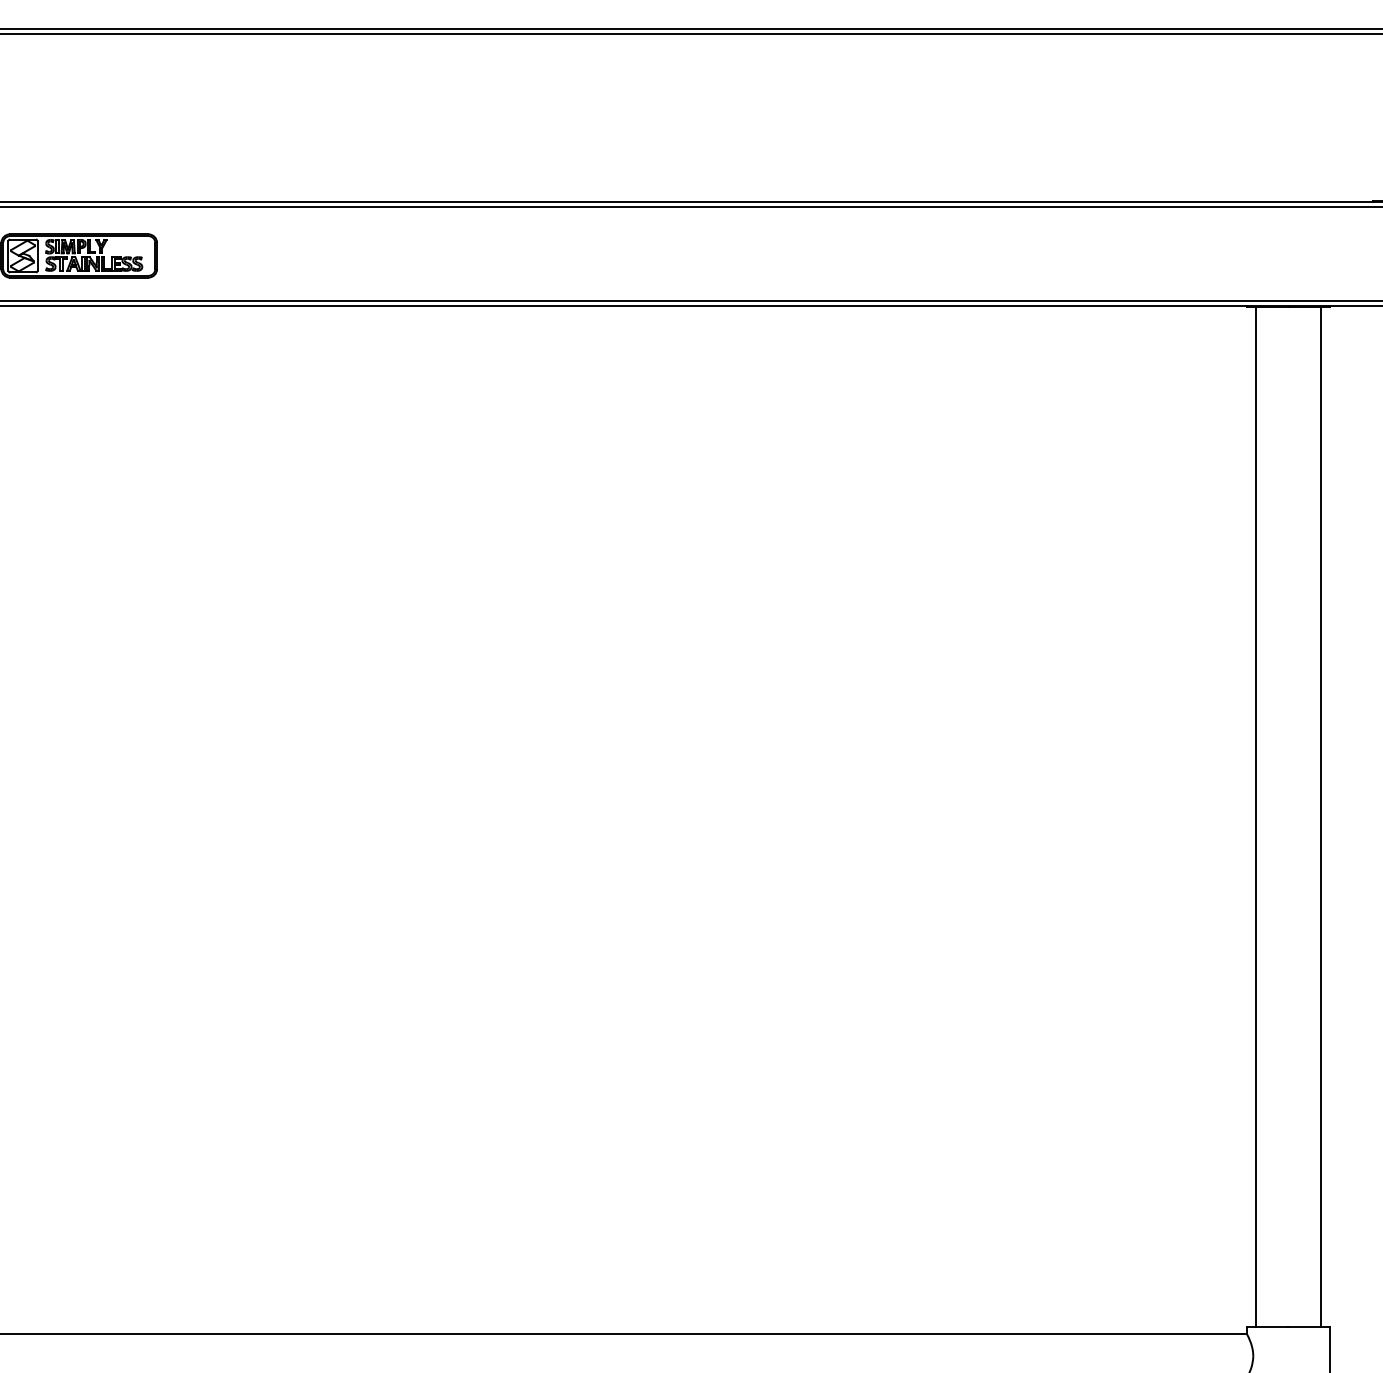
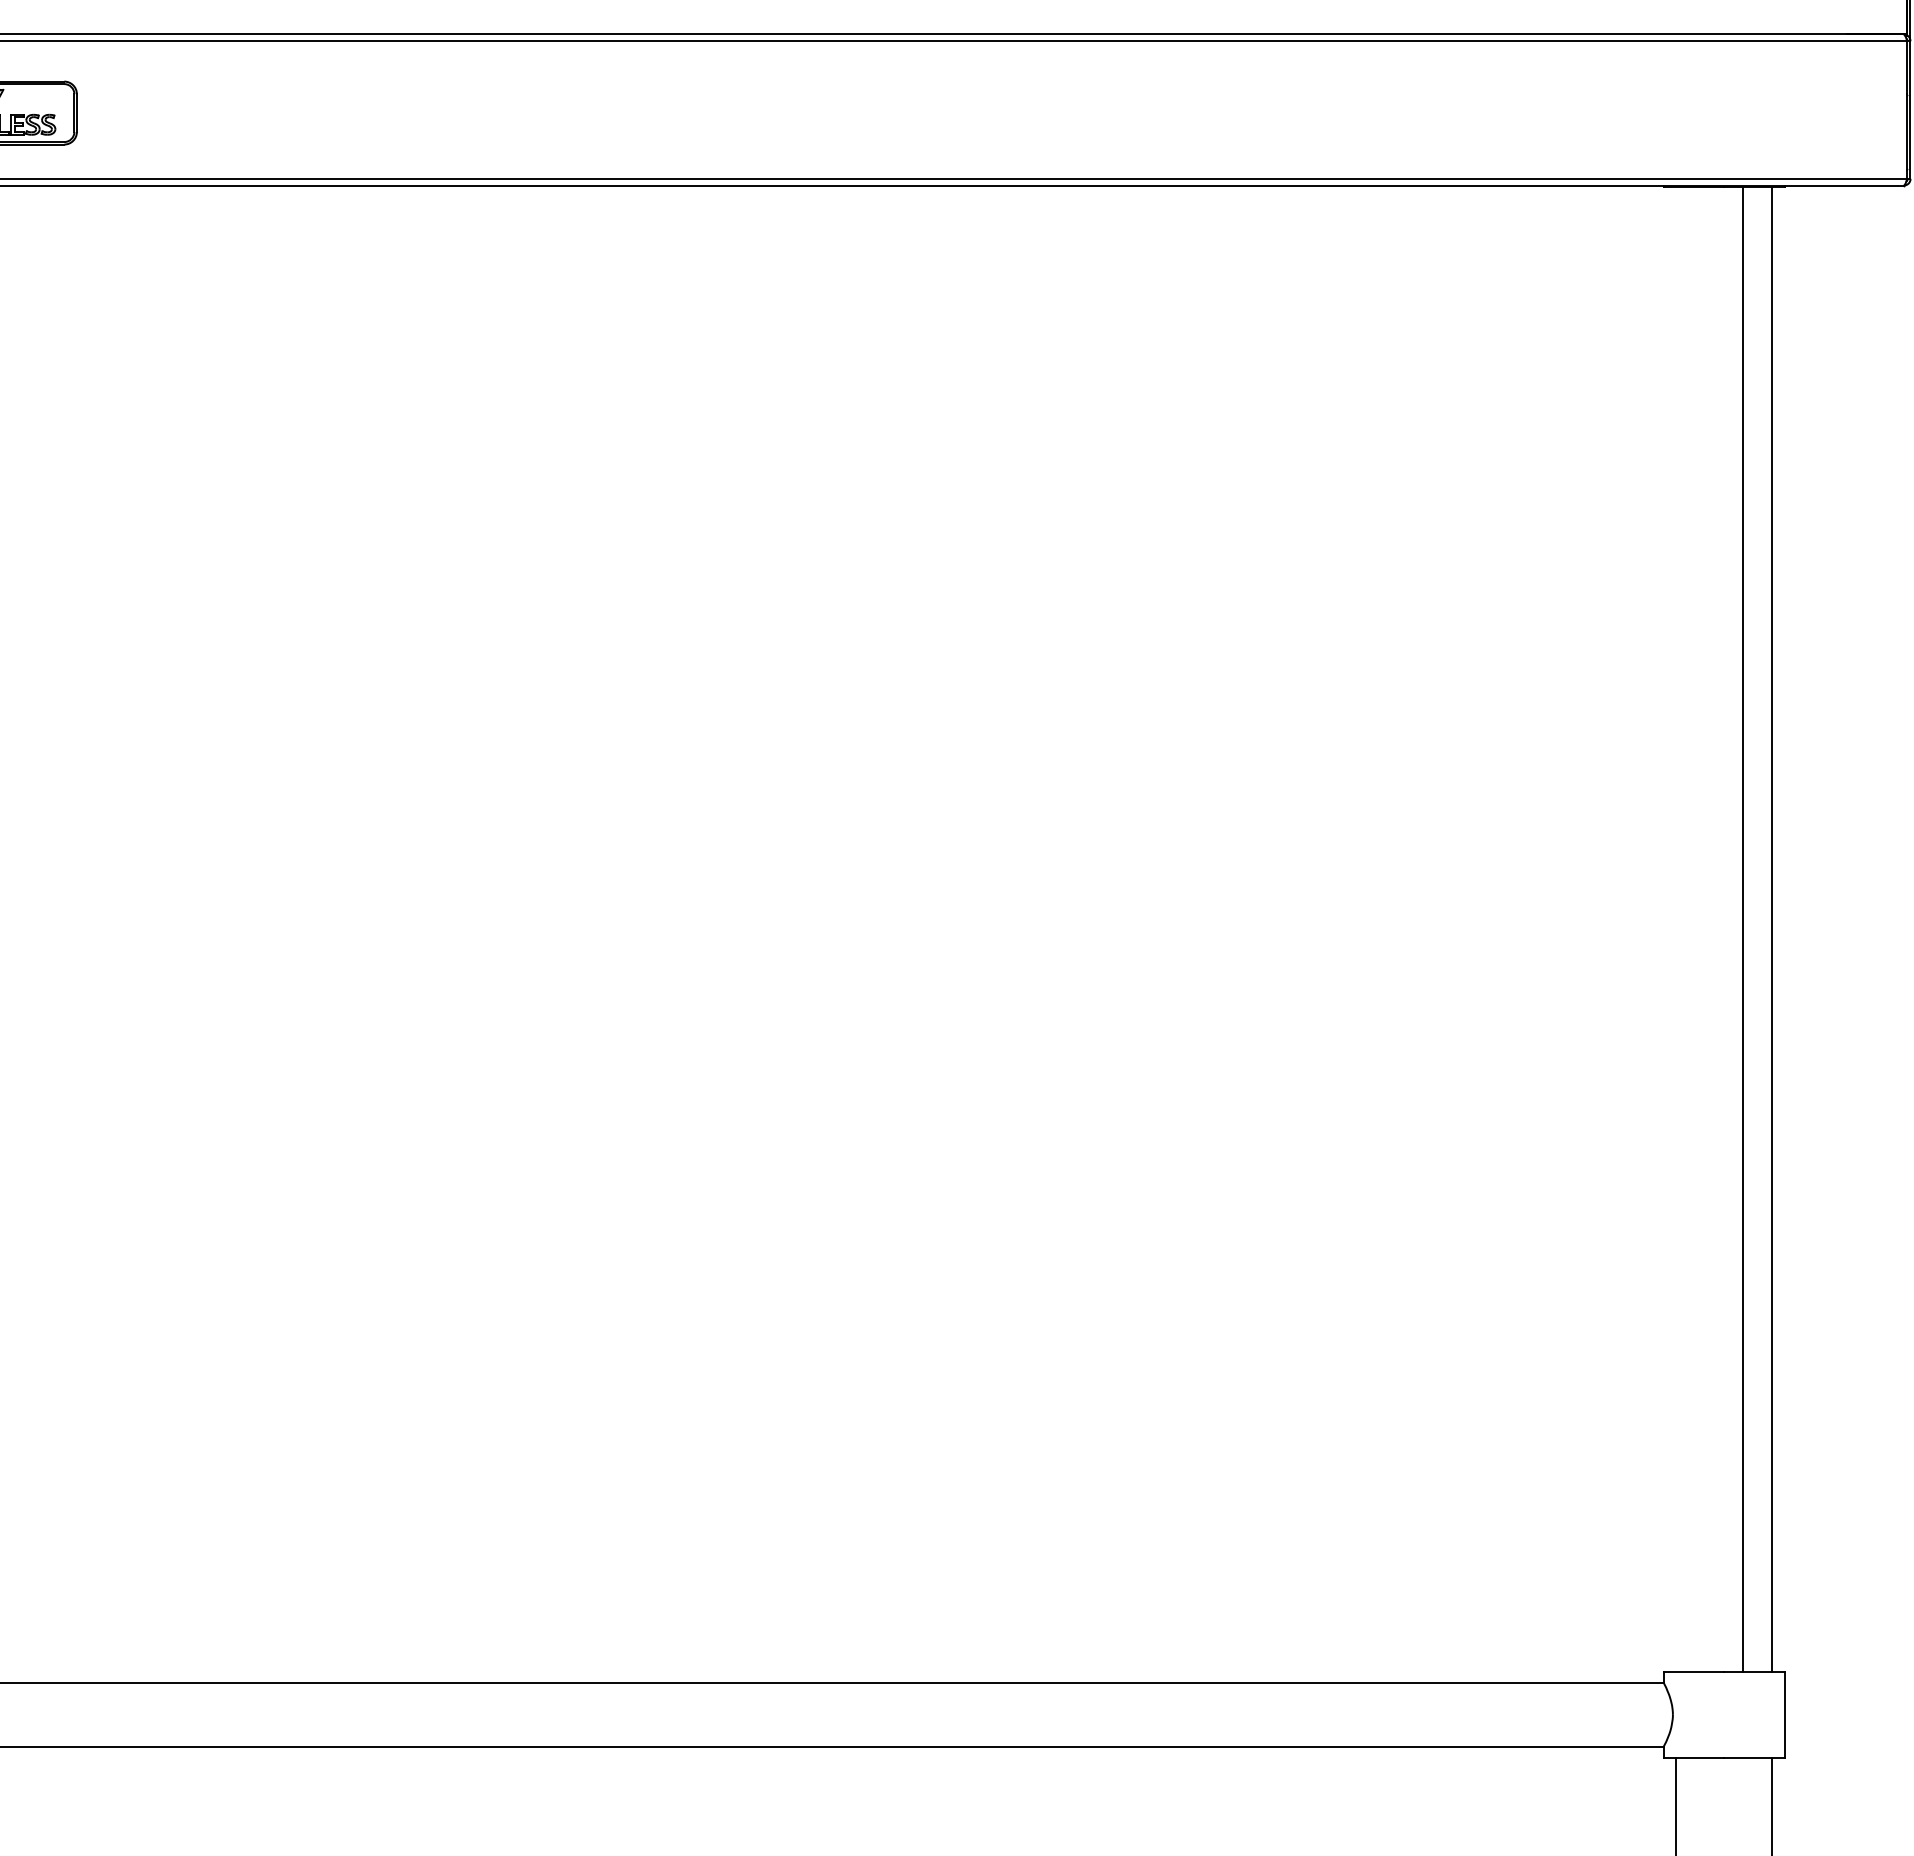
line: (1255, 816) -> (1743, 929), moved

